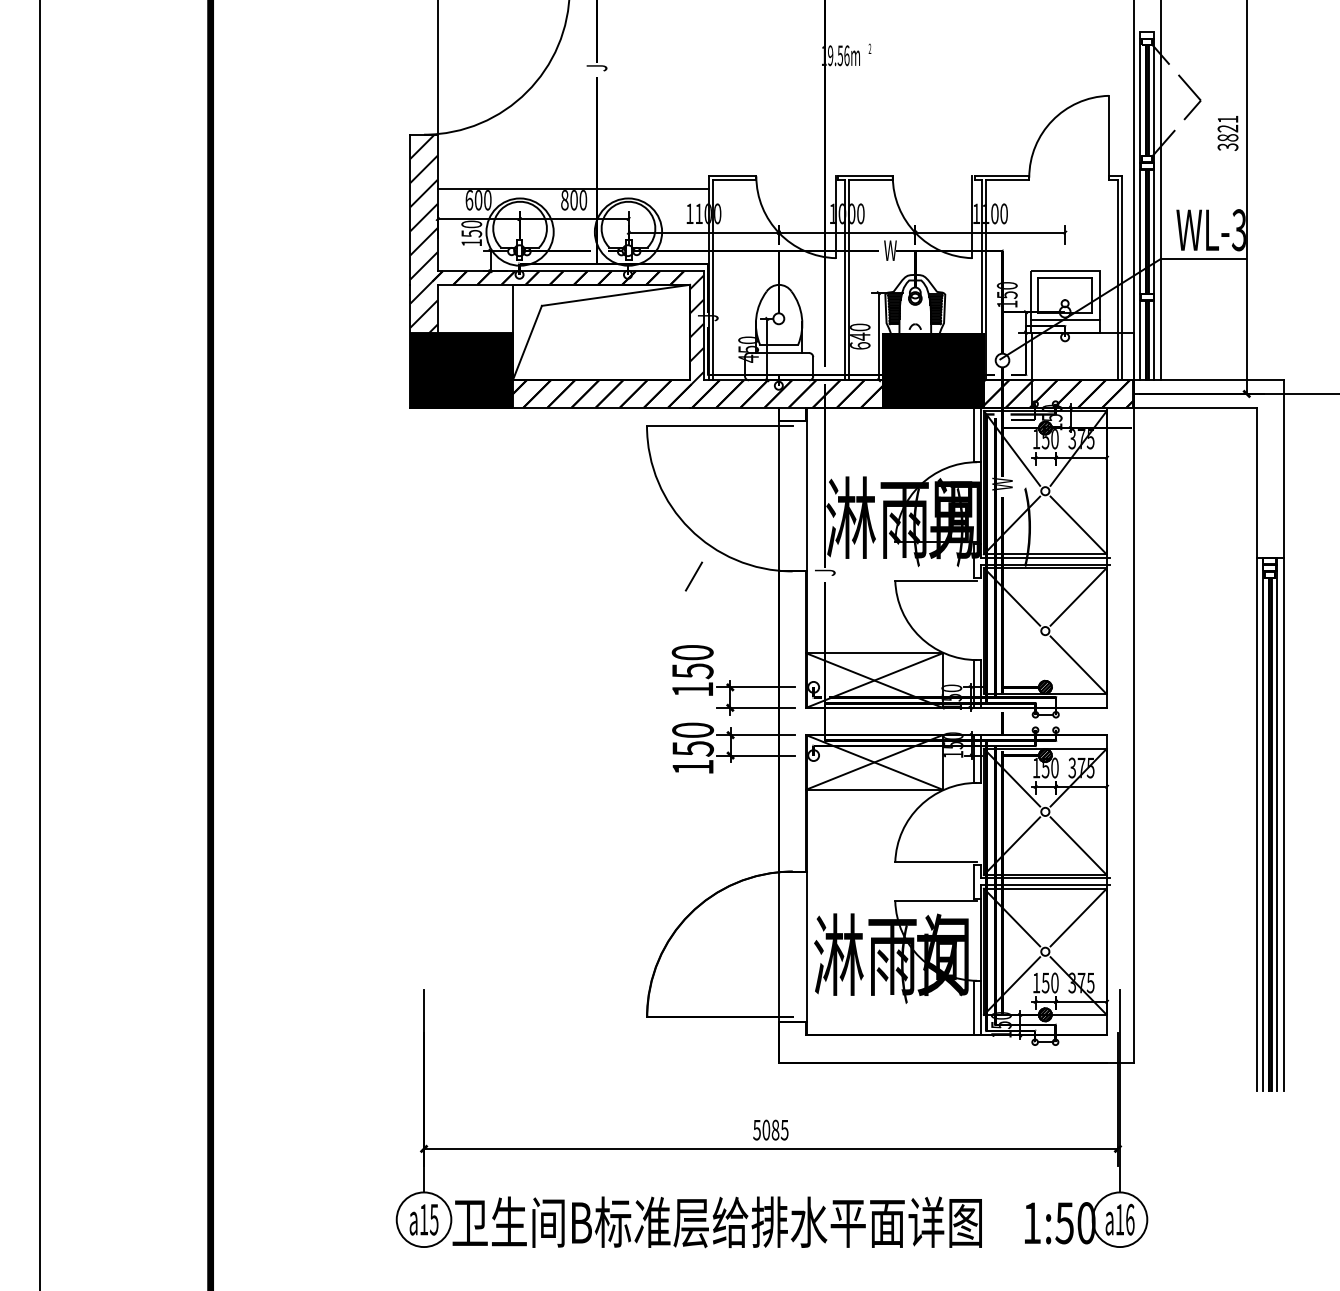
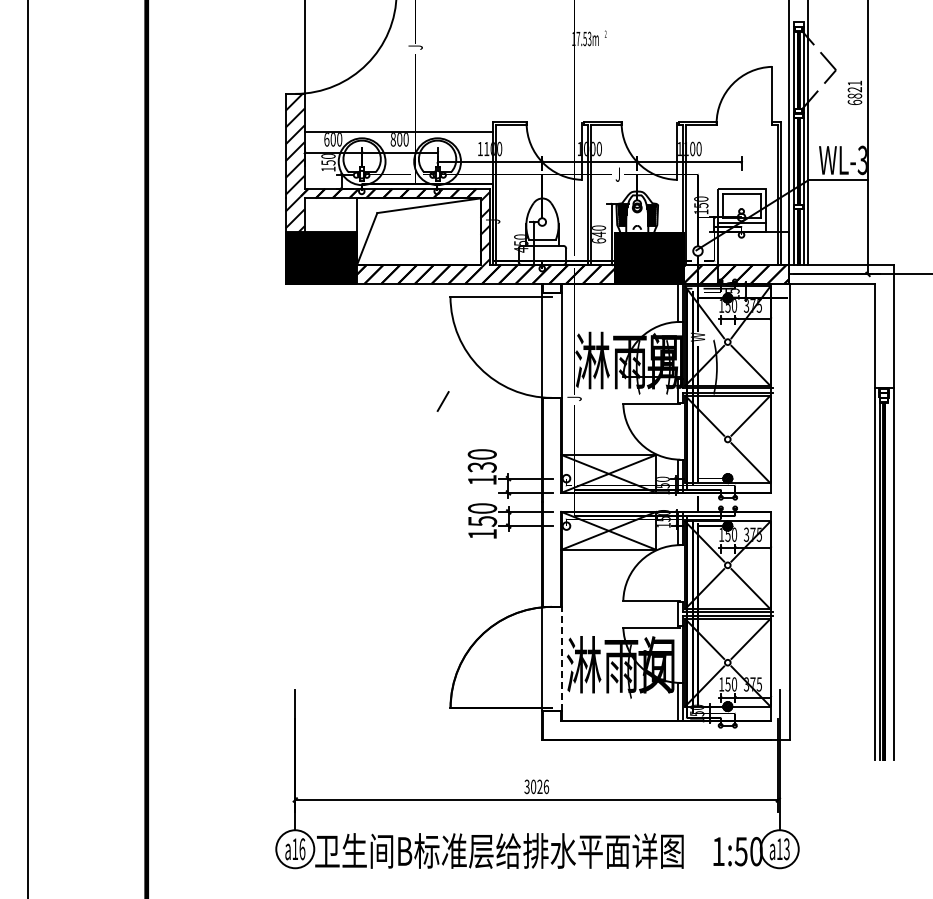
text: (838, 55) -> (583, 38), 19.56m -> 17.53m
text: (1227, 147) -> (854, 102), 3821 -> 6821
text: (889, 250) -> (619, 174), W -> J
line: (692, 576) -> (442, 401), moved
text: (691, 671) -> (481, 467), 150 -> 130
line: (1277, 830) -> (889, 578), removed
line: (806, 945) -> (561, 658), solid -> dashed
text: (770, 1129) -> (536, 786), 5085 -> 3026
text: (434, 1220) -> (302, 849), a15 -> a16
text: (1129, 1220) -> (786, 849), a16 -> a13

